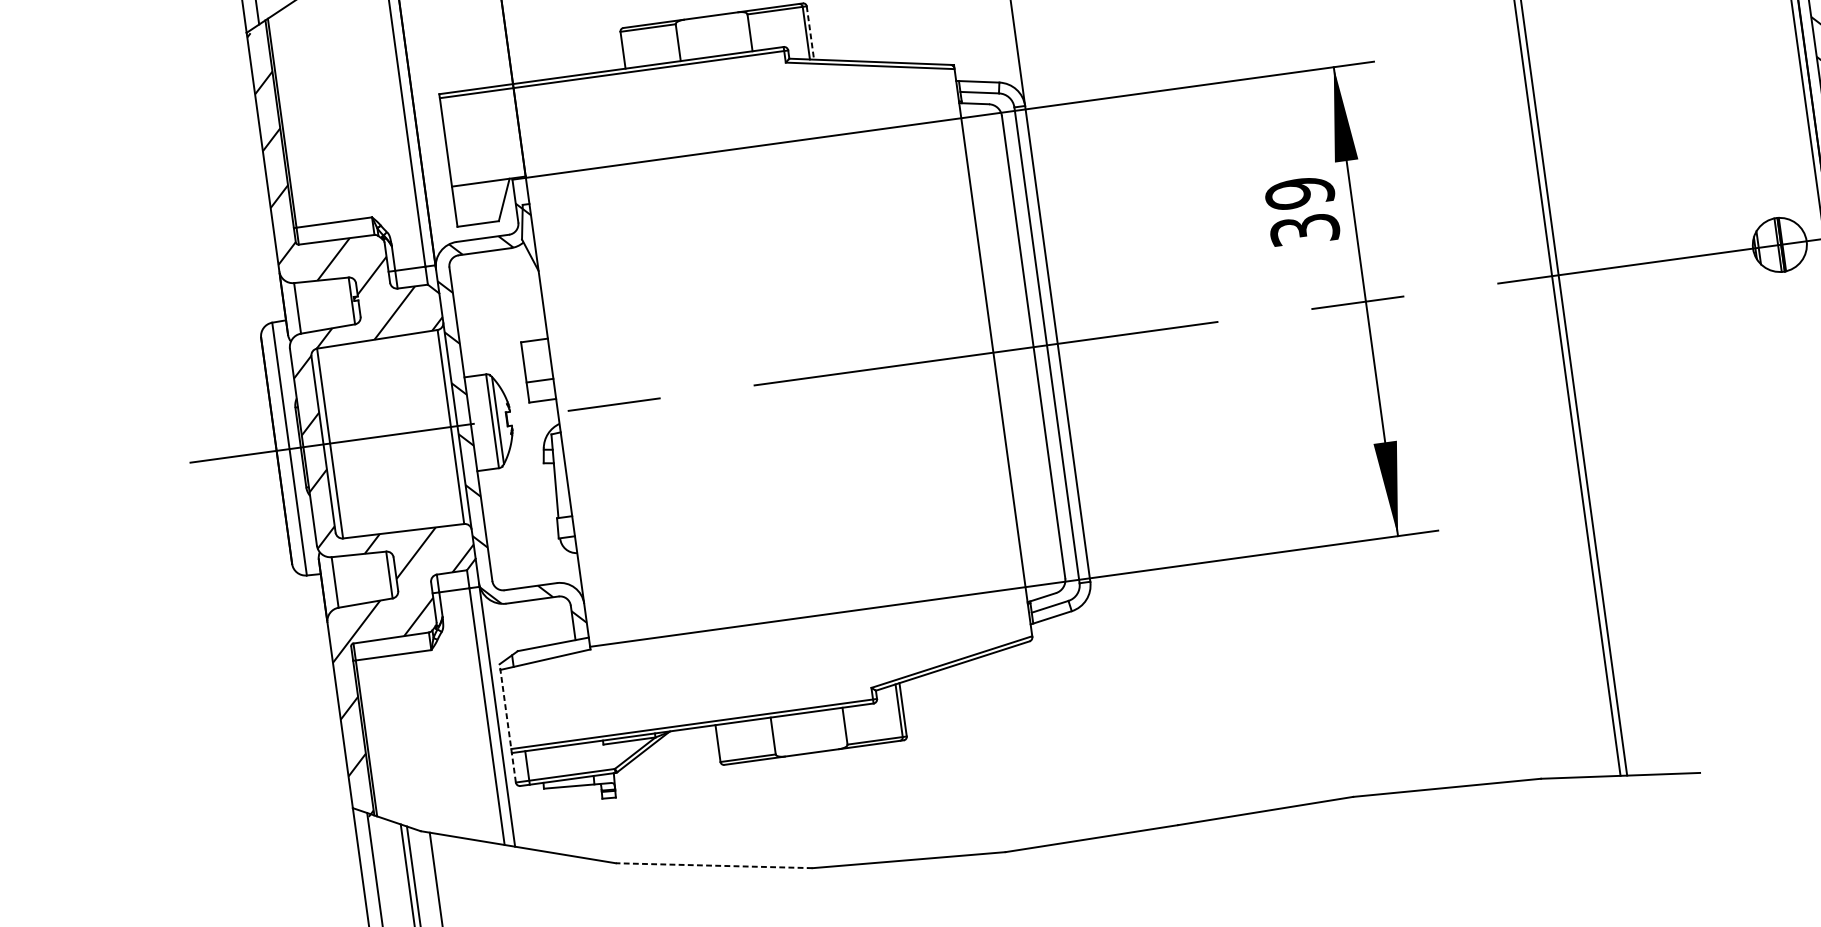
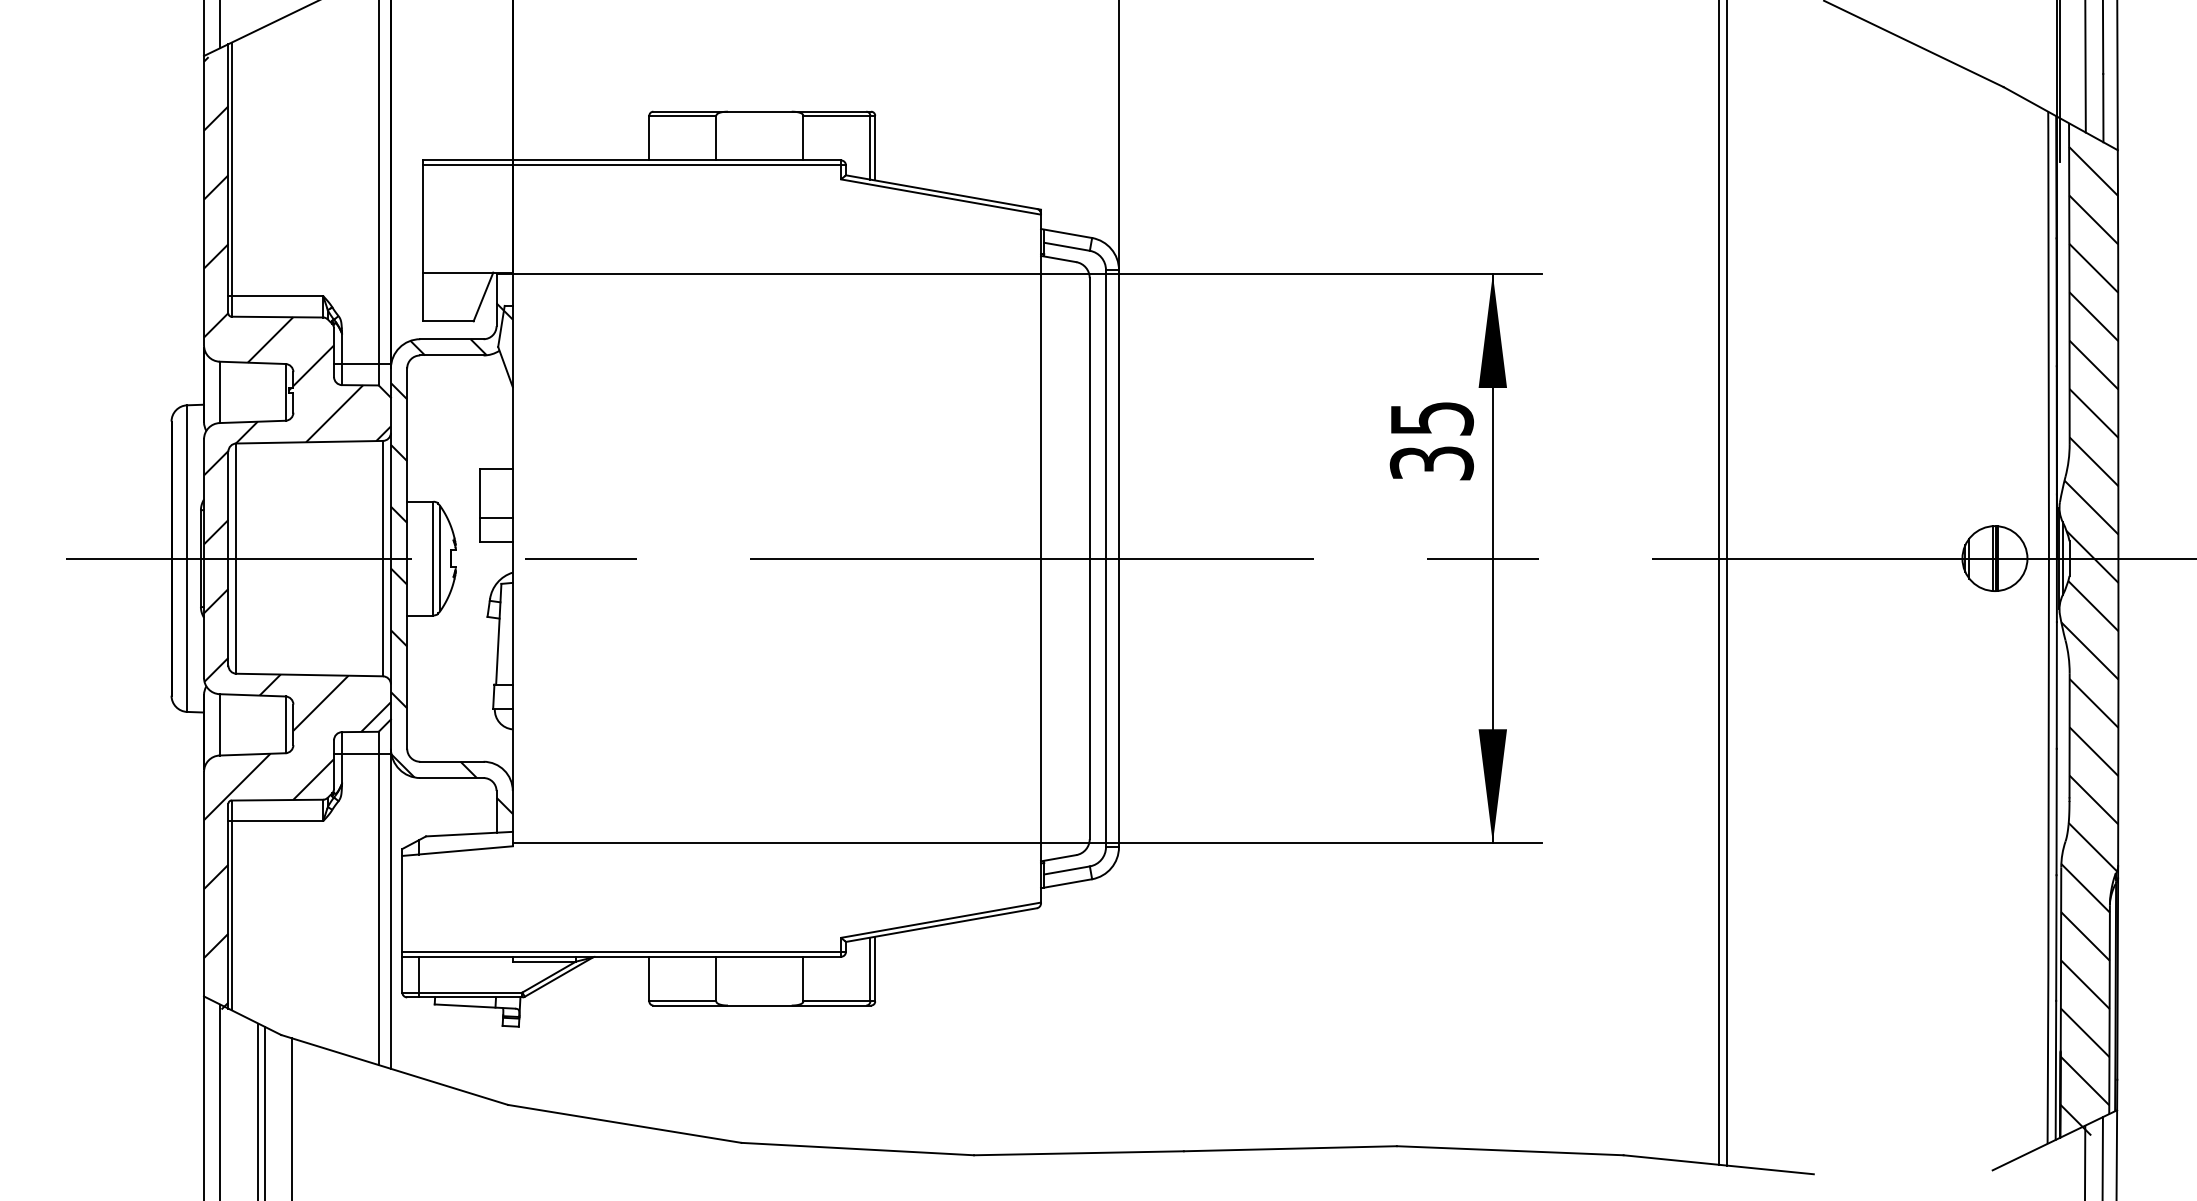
line: (810, 33) -> (875, 148), dashed -> solid
text: (1299, 193) -> (1431, 418), 39 -> 35
line: (507, 723) -> (402, 920), dashed -> solid
line: (713, 865) -> (624, 1123), dashed -> solid

